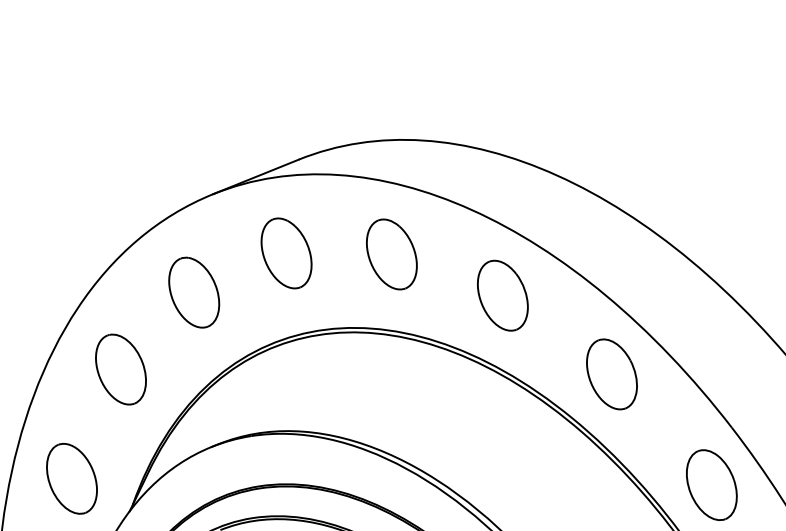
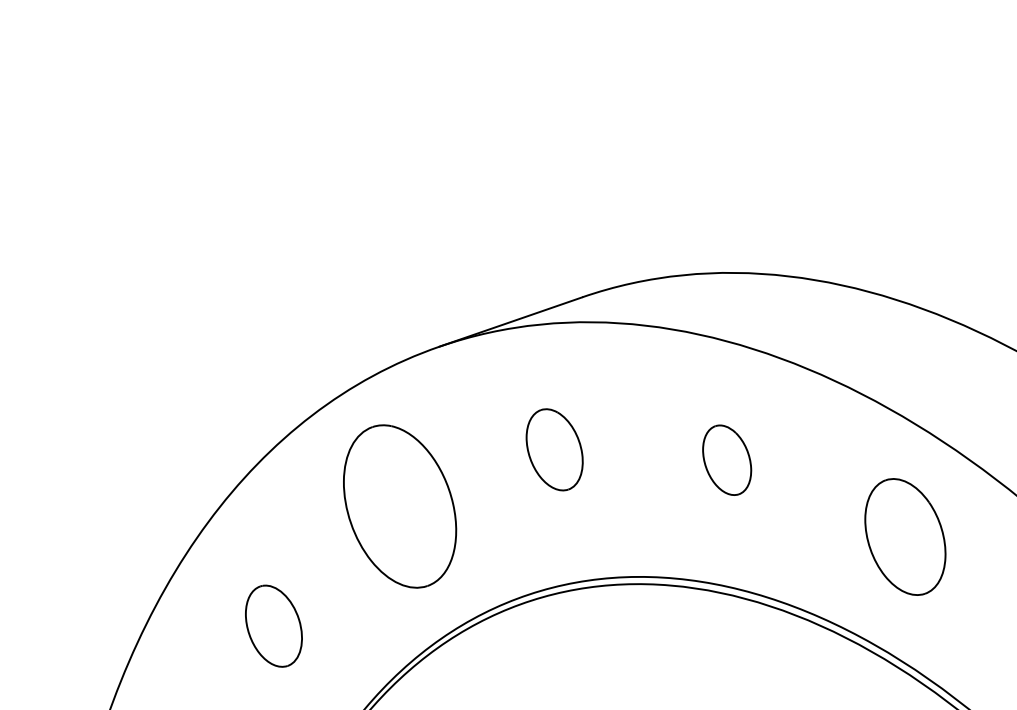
part: (286, 253) -> (554, 449), size x0.7
part: (391, 254) -> (726, 460), size x0.6
part: (194, 292) -> (400, 506), size x1.4
part: (120, 369) -> (273, 626), size x0.7

